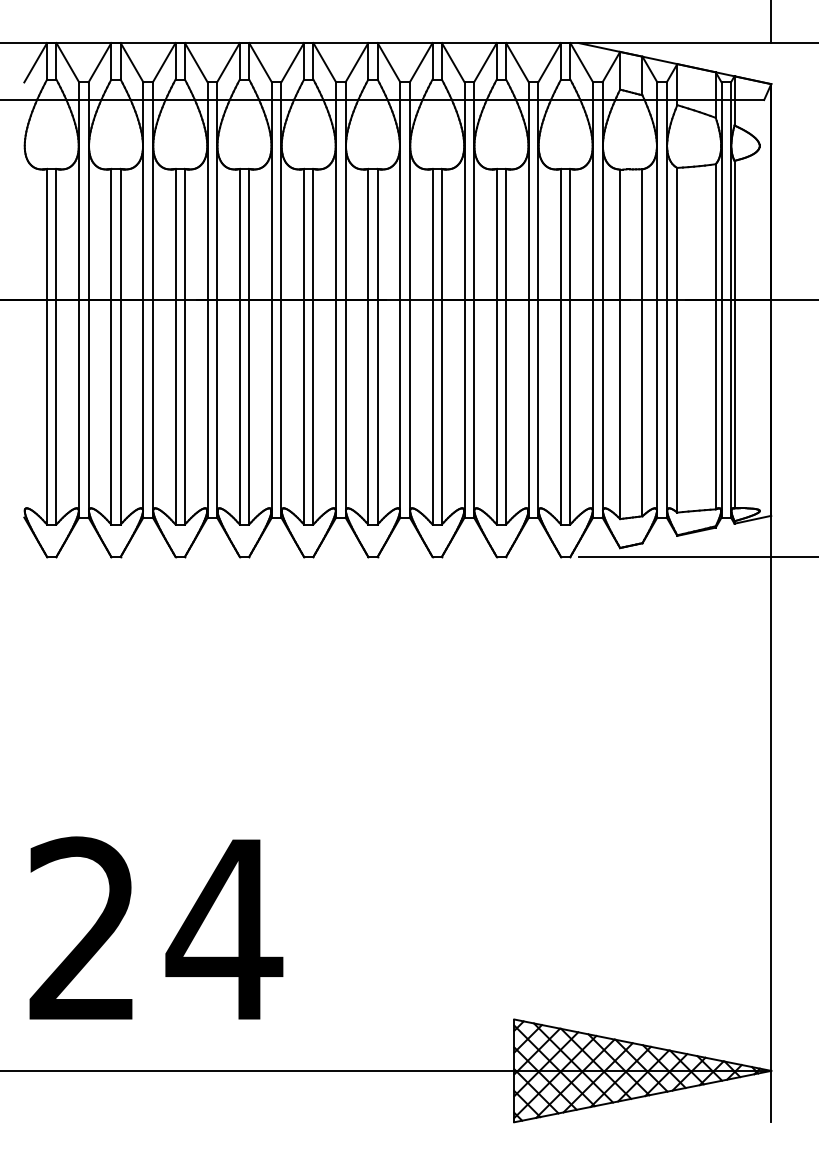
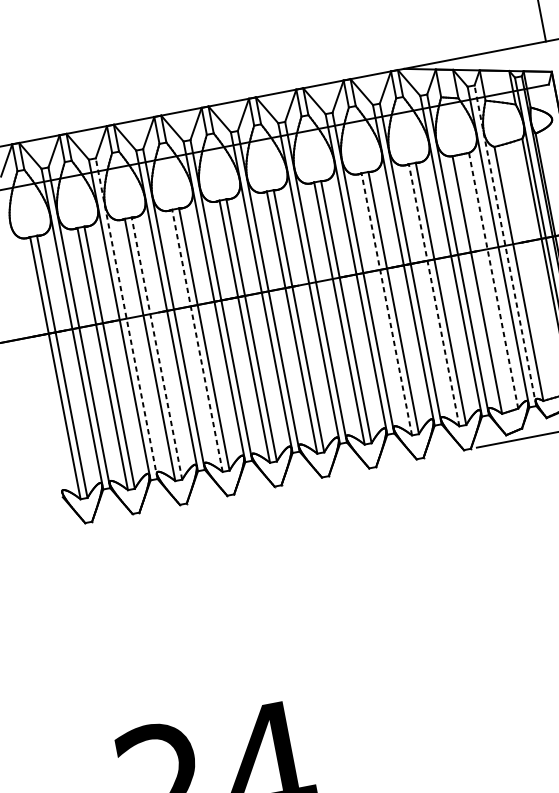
line: (152, 300) -> (126, 319), solid -> dashed
line: (666, 300) -> (505, 246), solid -> dashed
line: (642, 342) -> (493, 280), solid -> dashed
line: (184, 346) -> (156, 348), solid -> dashed
line: (239, 346) -> (197, 340), solid -> dashed
line: (496, 346) -> (386, 304), solid -> dashed
line: (561, 346) -> (434, 294), solid -> dashed

